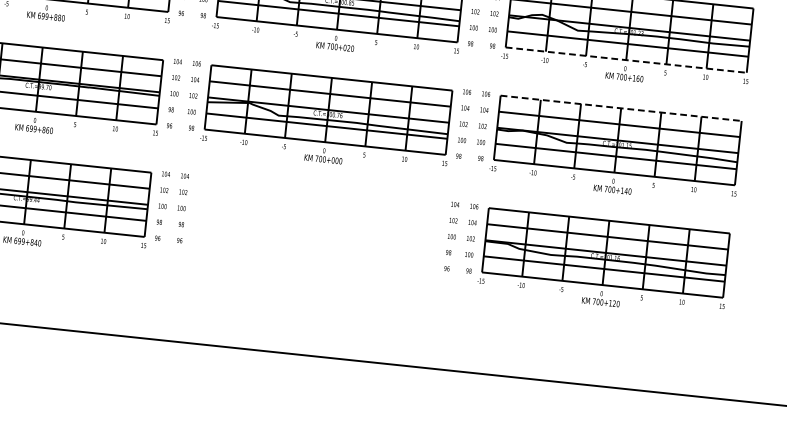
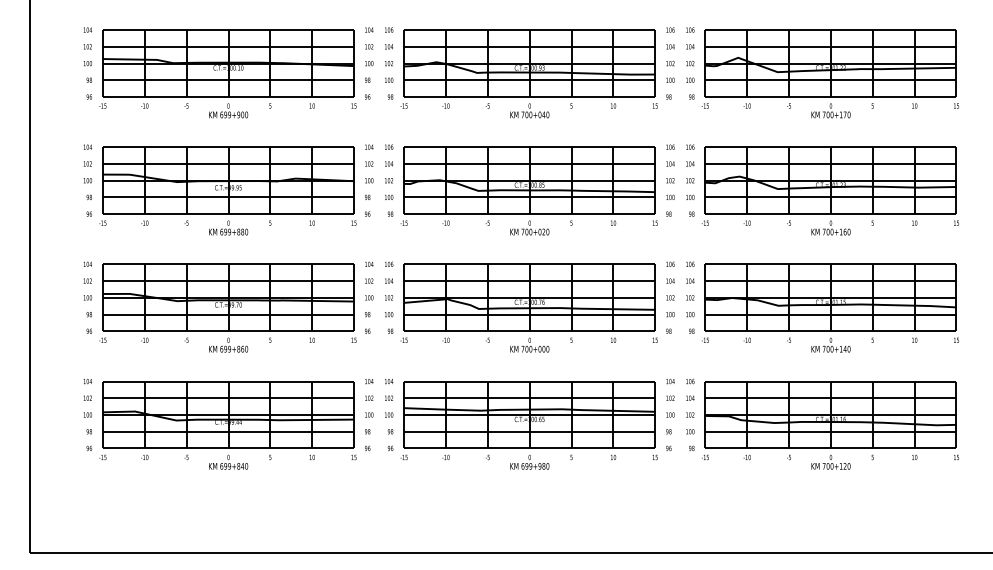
line: (625, 60) -> (830, 214), dashed -> solid
line: (620, 108) -> (830, 264), dashed -> solid
part: (314, 232) -> (528, 425), added

